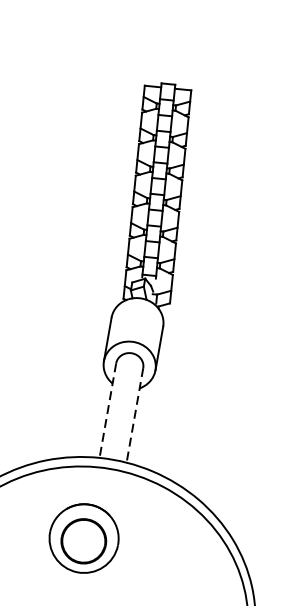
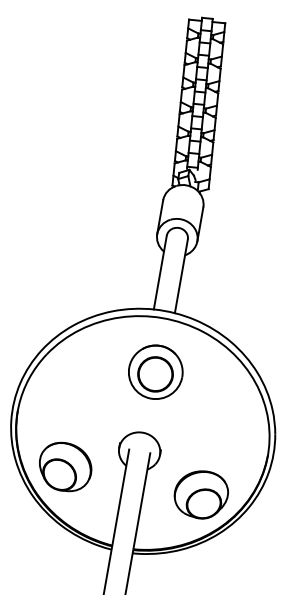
line: (108, 411) -> (160, 273), dashed -> solid
line: (135, 415) -> (181, 276), dashed -> solid
part: (83, 537) -> (155, 371), moved

